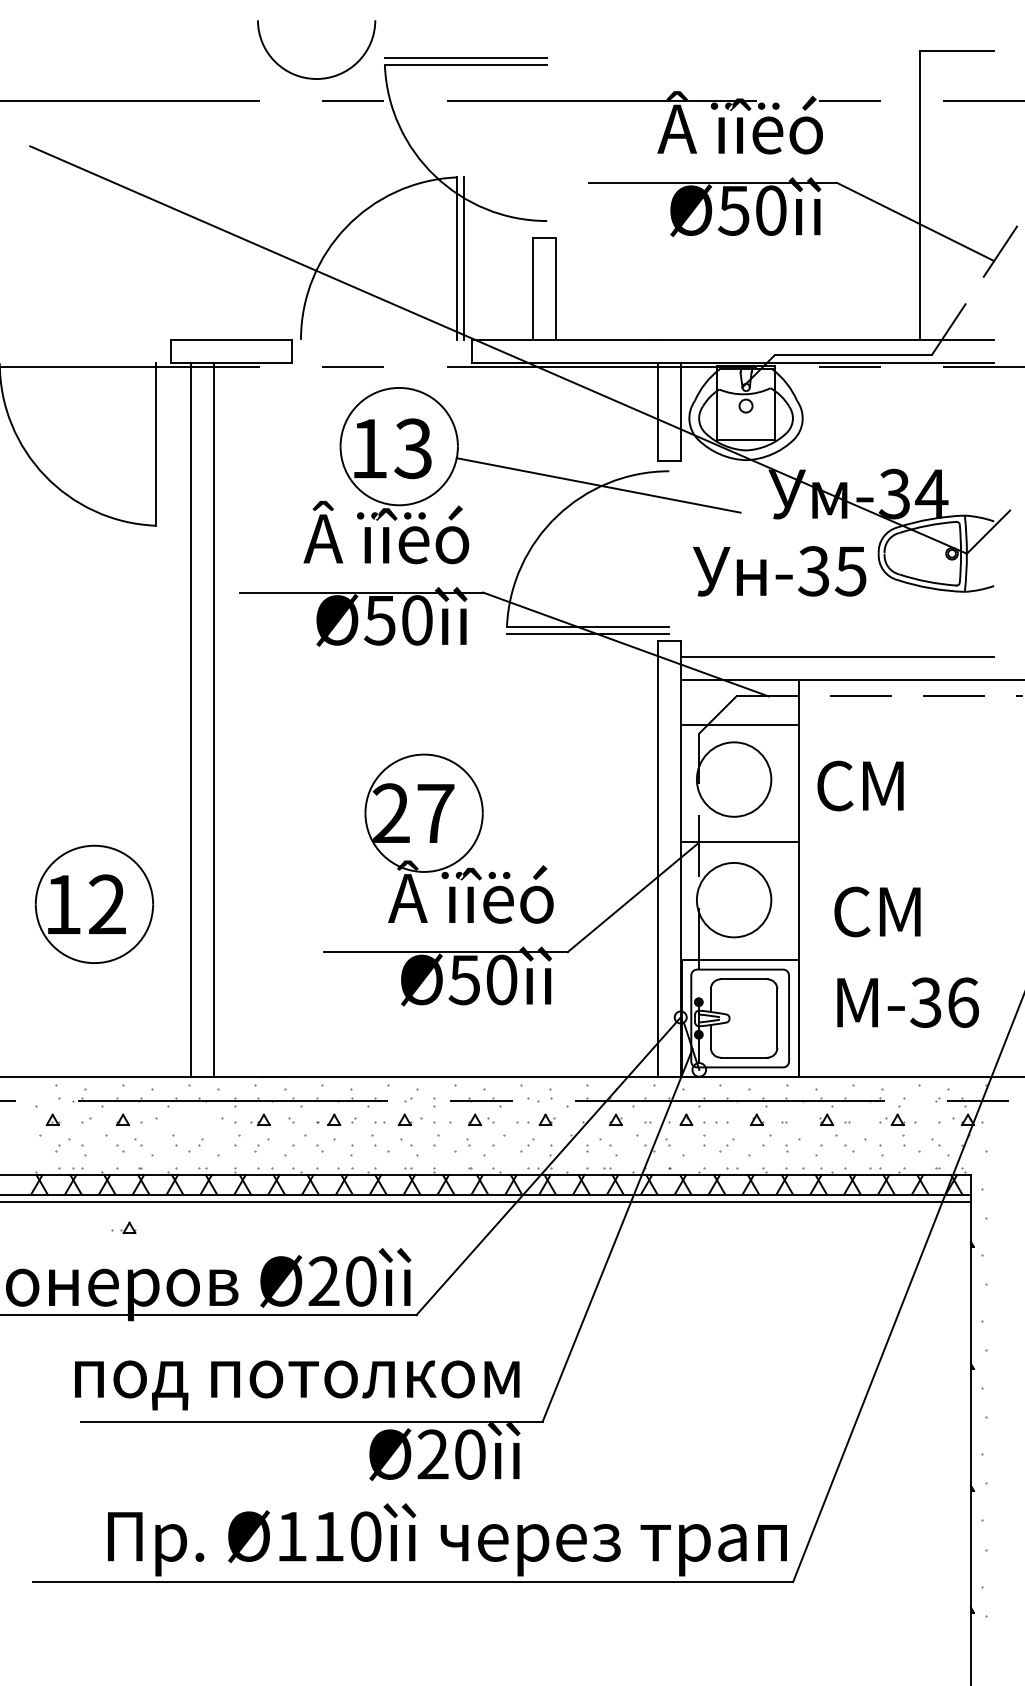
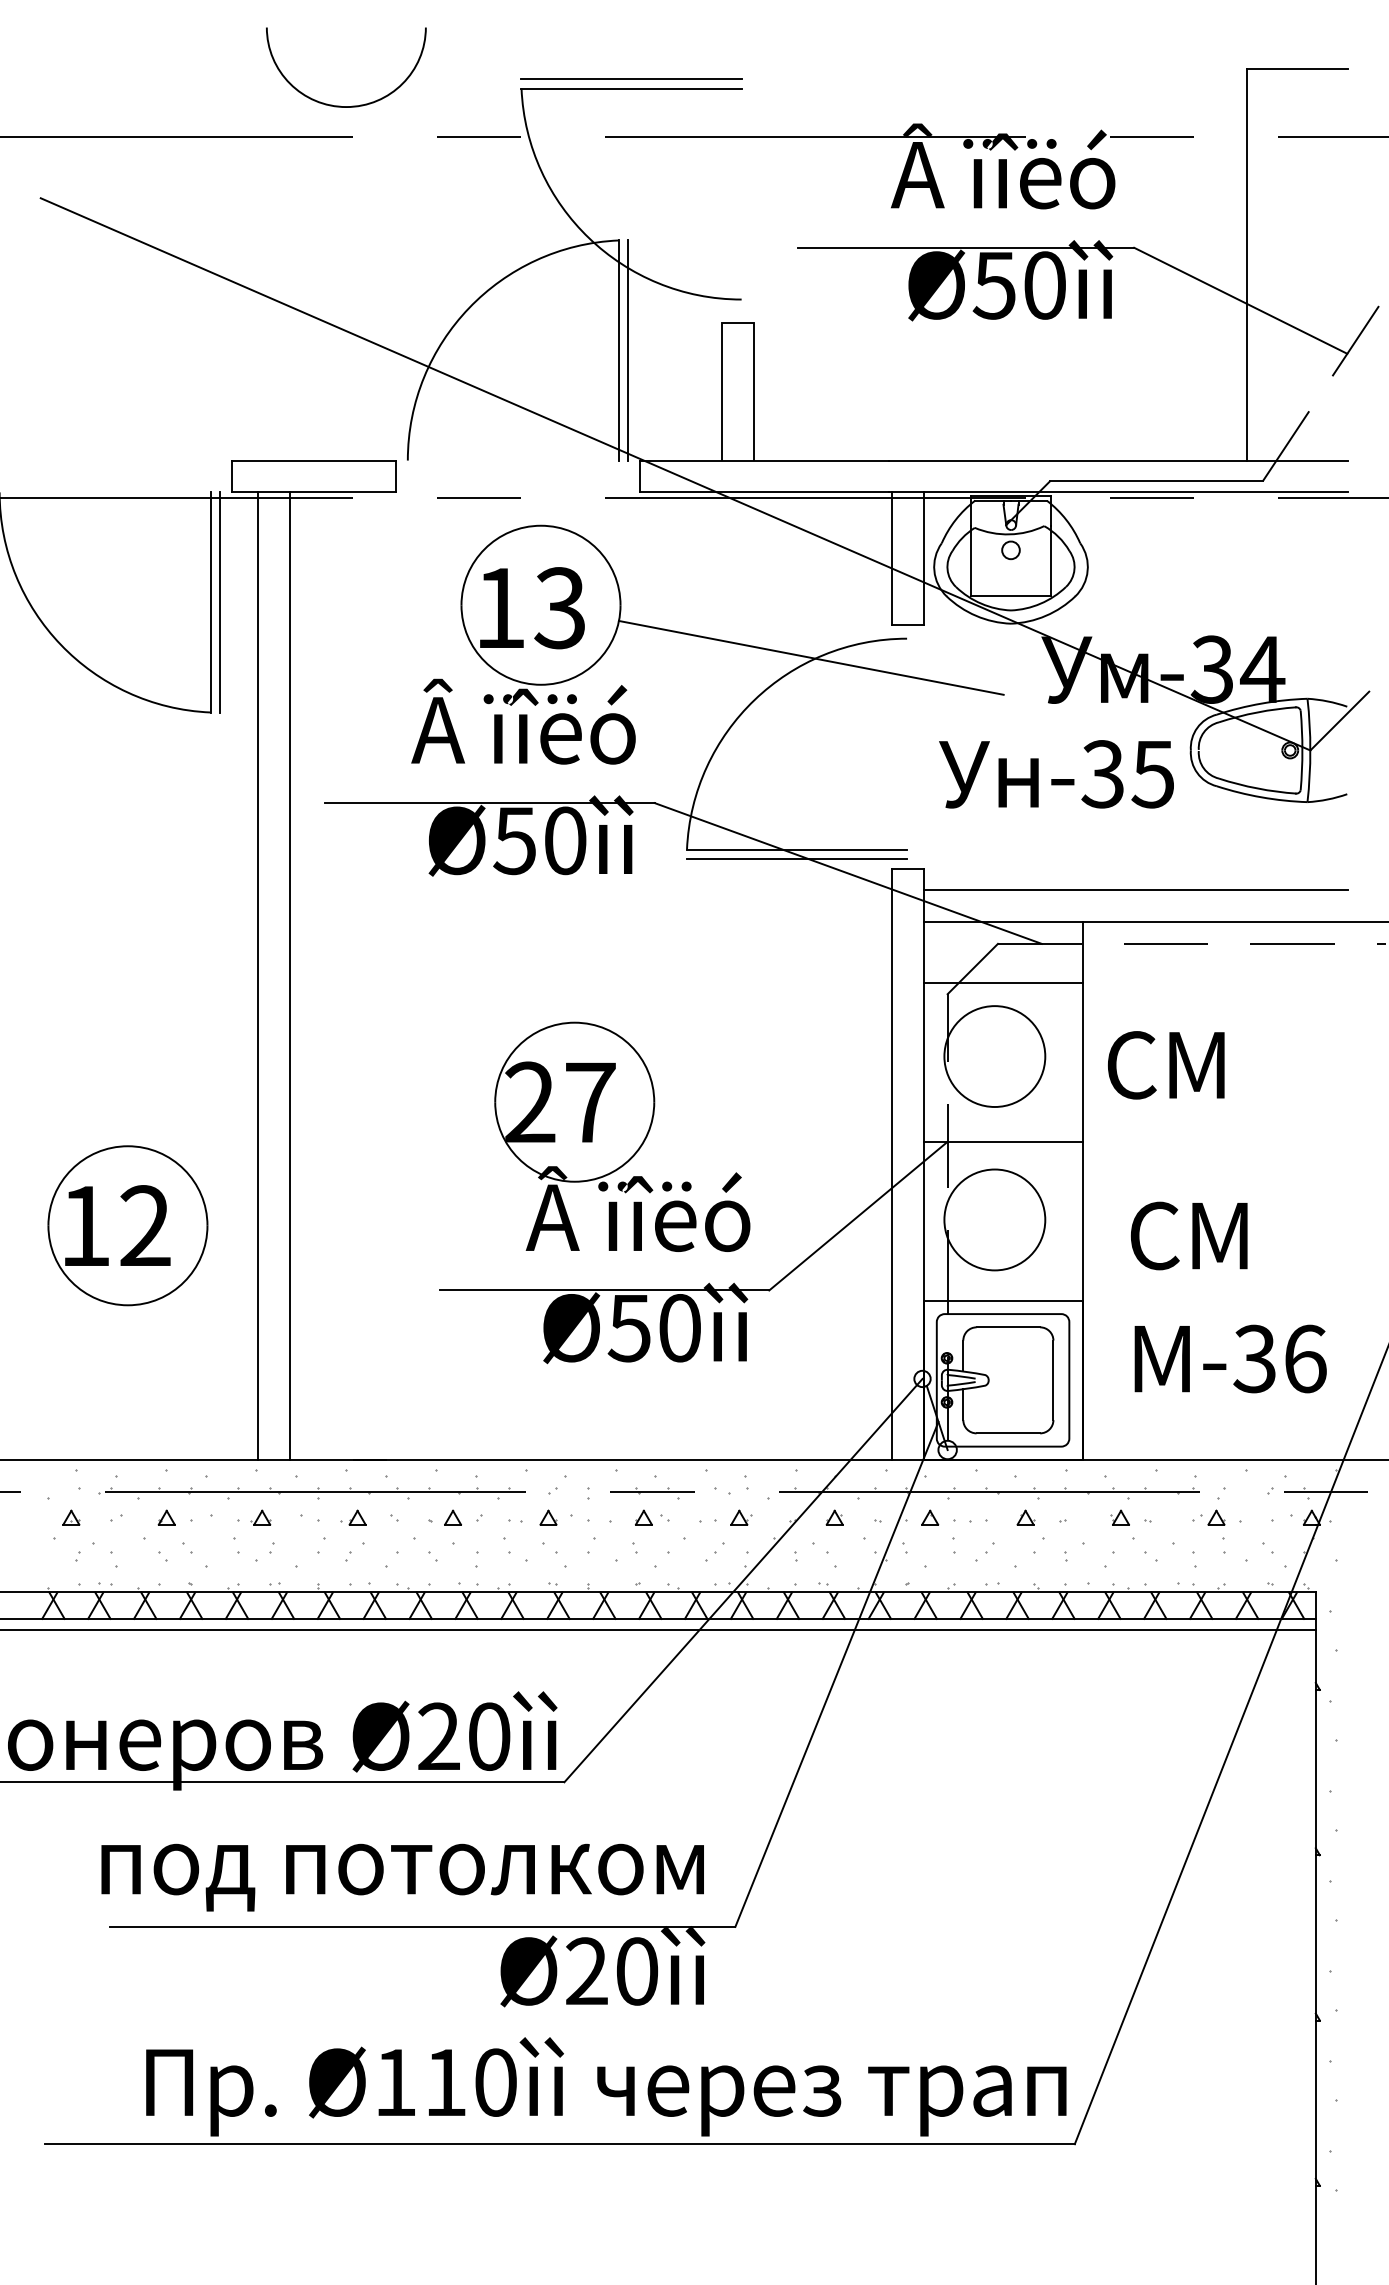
arc: (312, 77) -> (340, 105), moved
line: (162, 444) -> (220, 602), added
part: (123, 1227) -> (254, 1517), moved

